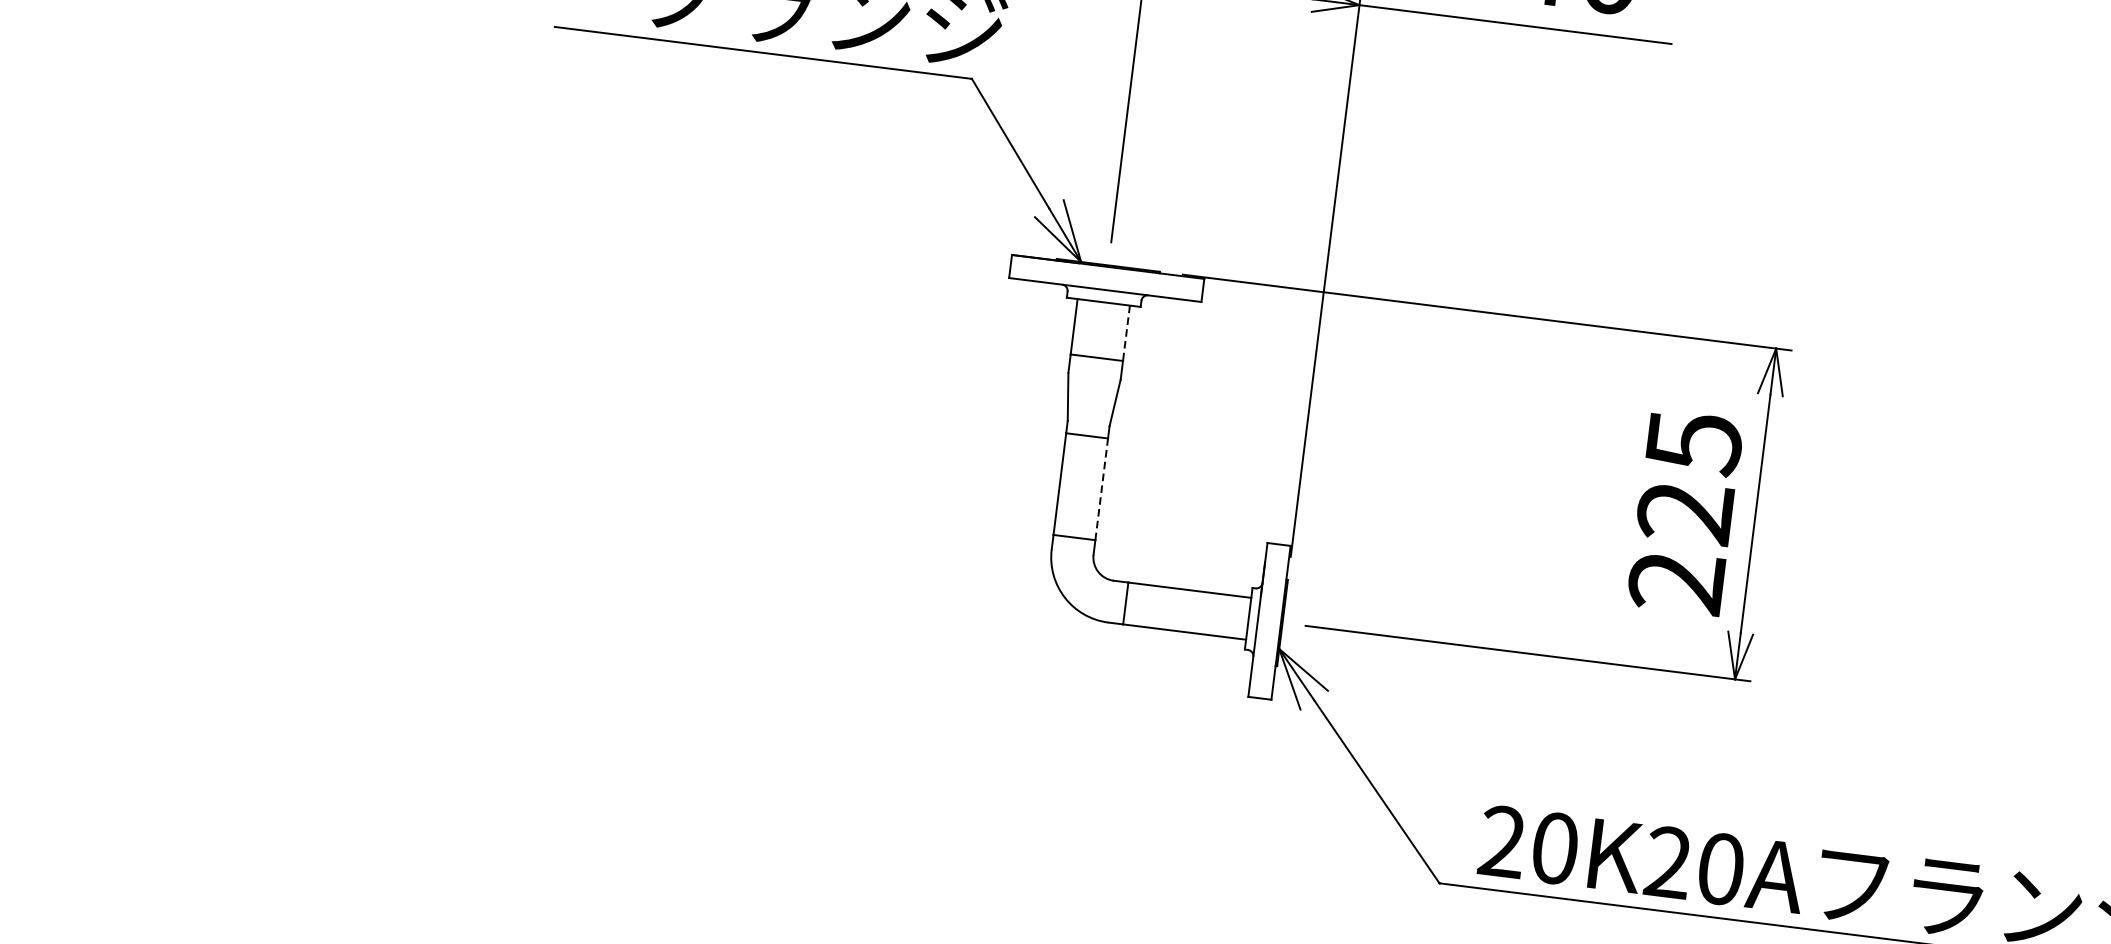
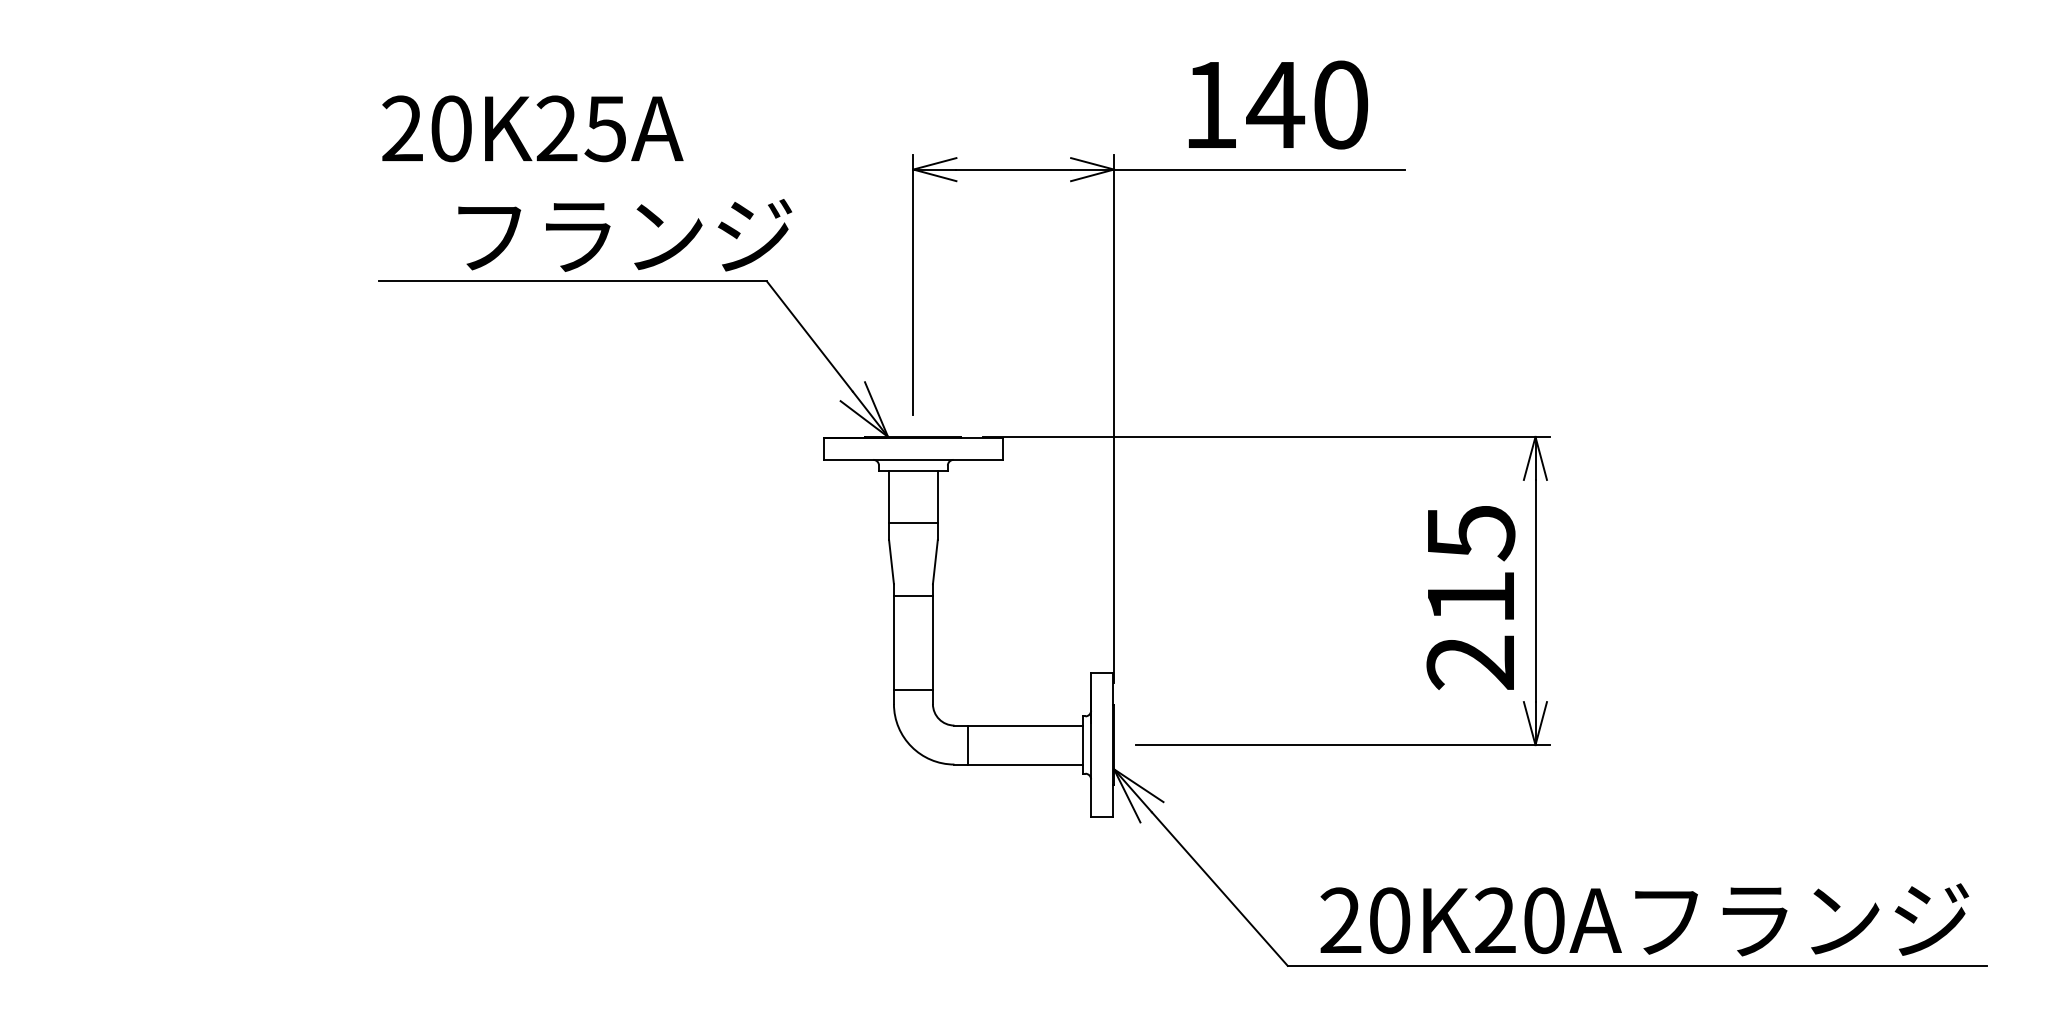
line: (1126, 333) -> (937, 497), dashed -> solid
line: (1101, 488) -> (932, 642), dashed -> solid
text: (1683, 512) -> (1469, 597), 225 -> 215

